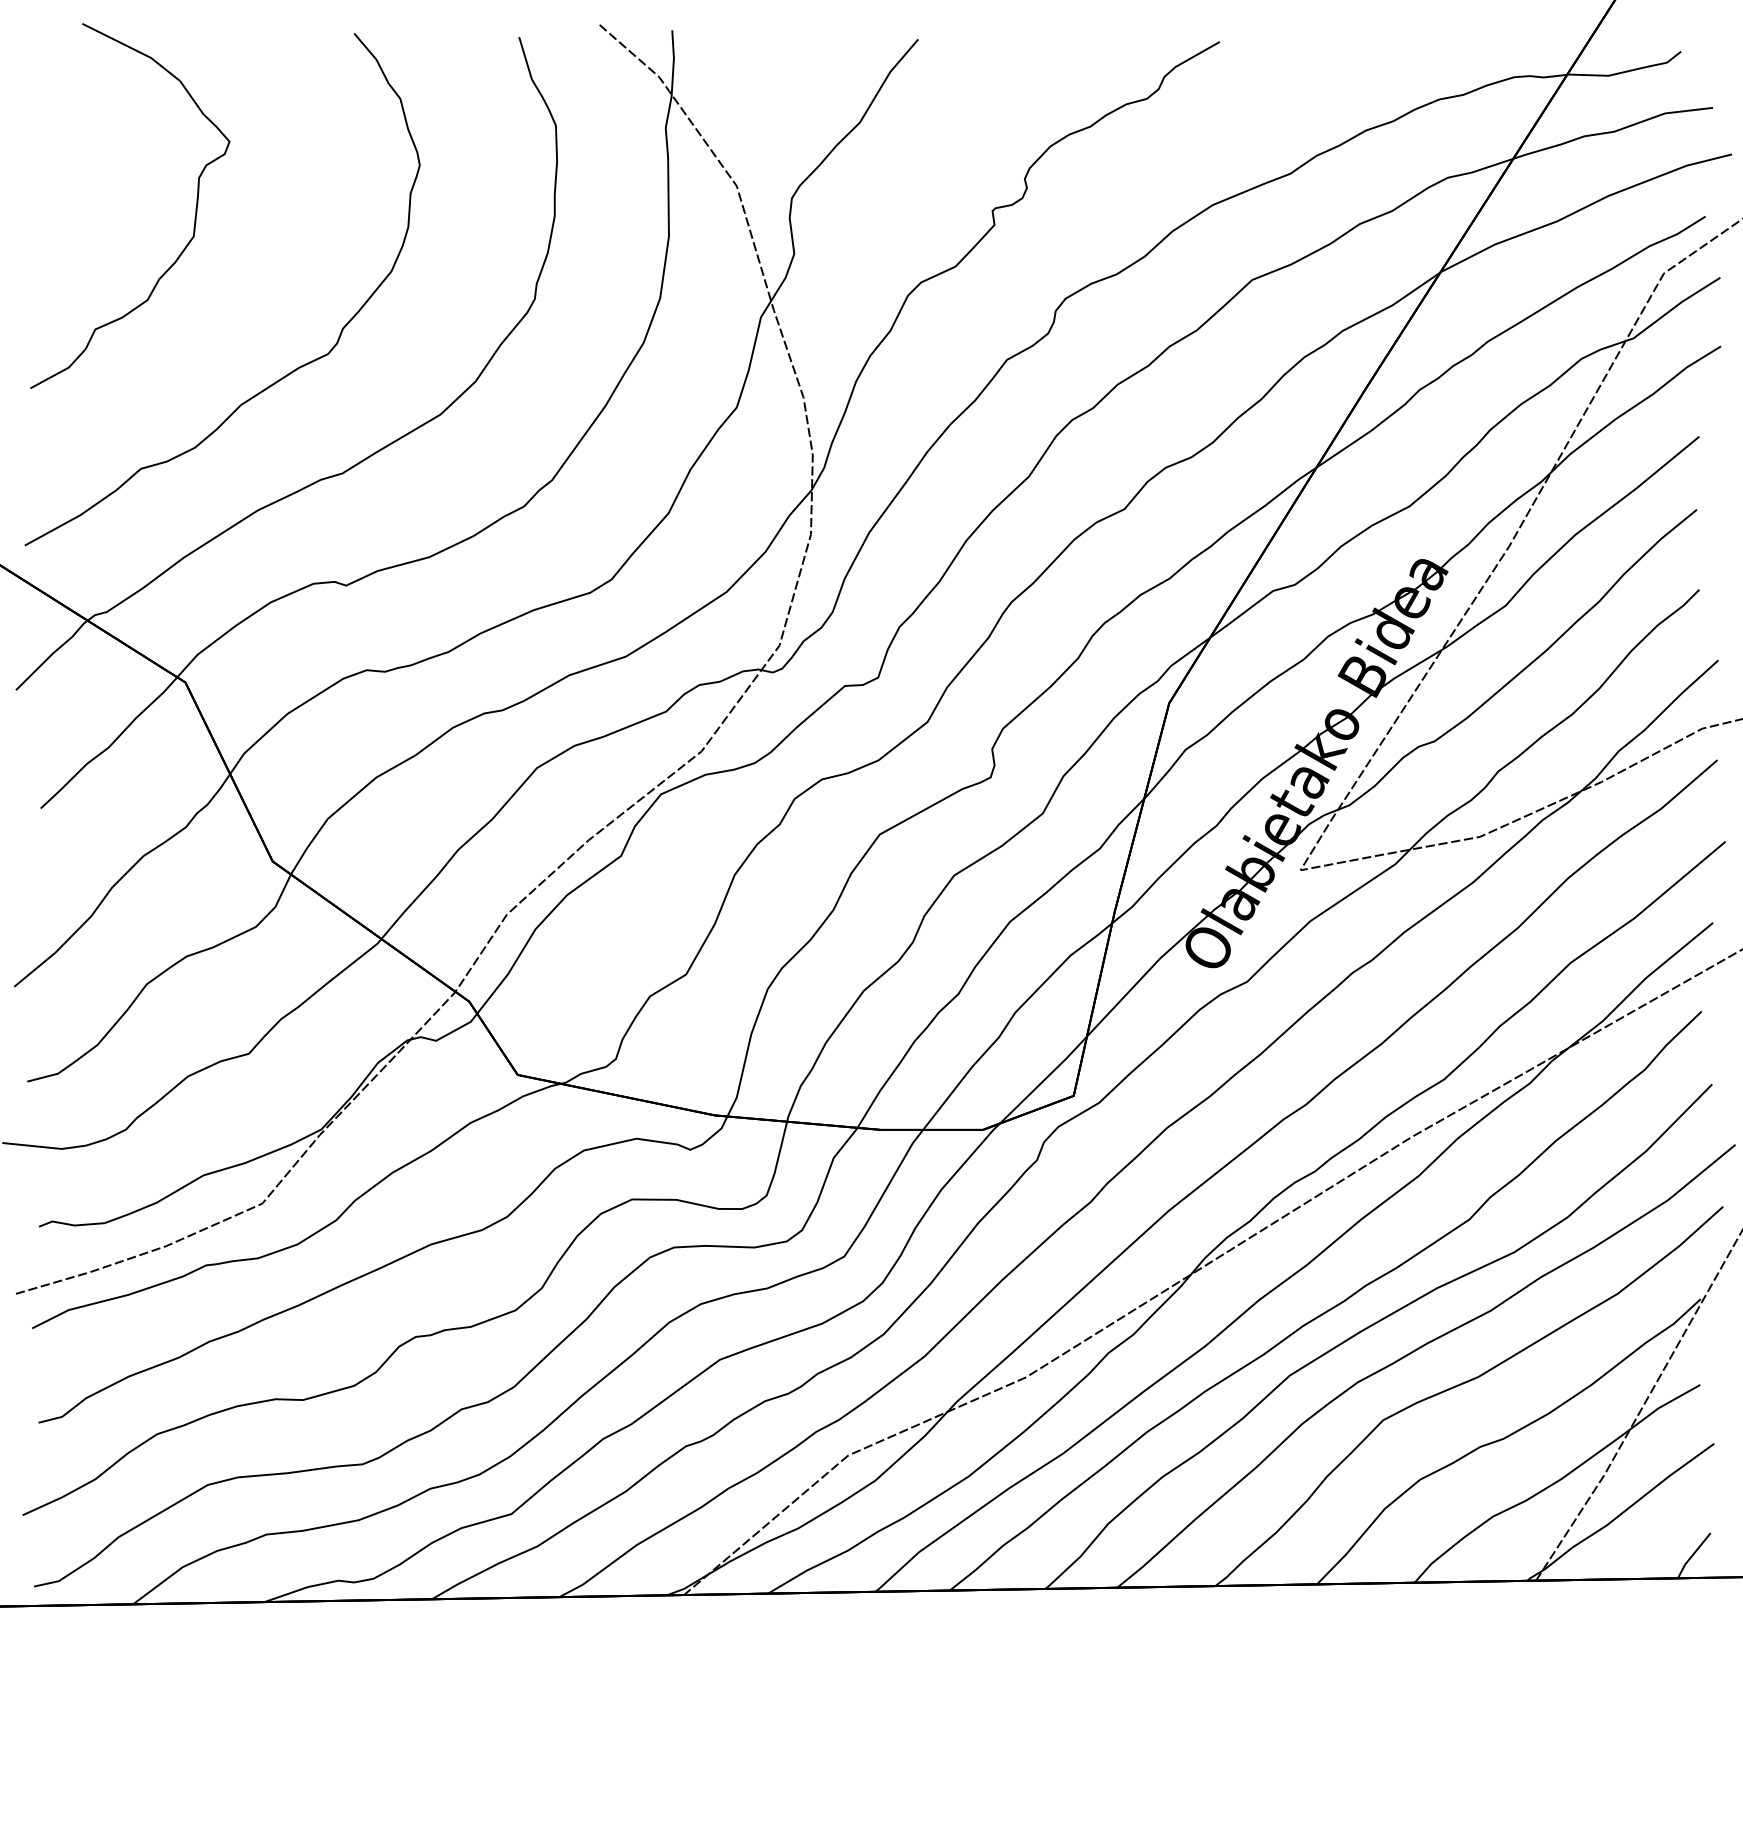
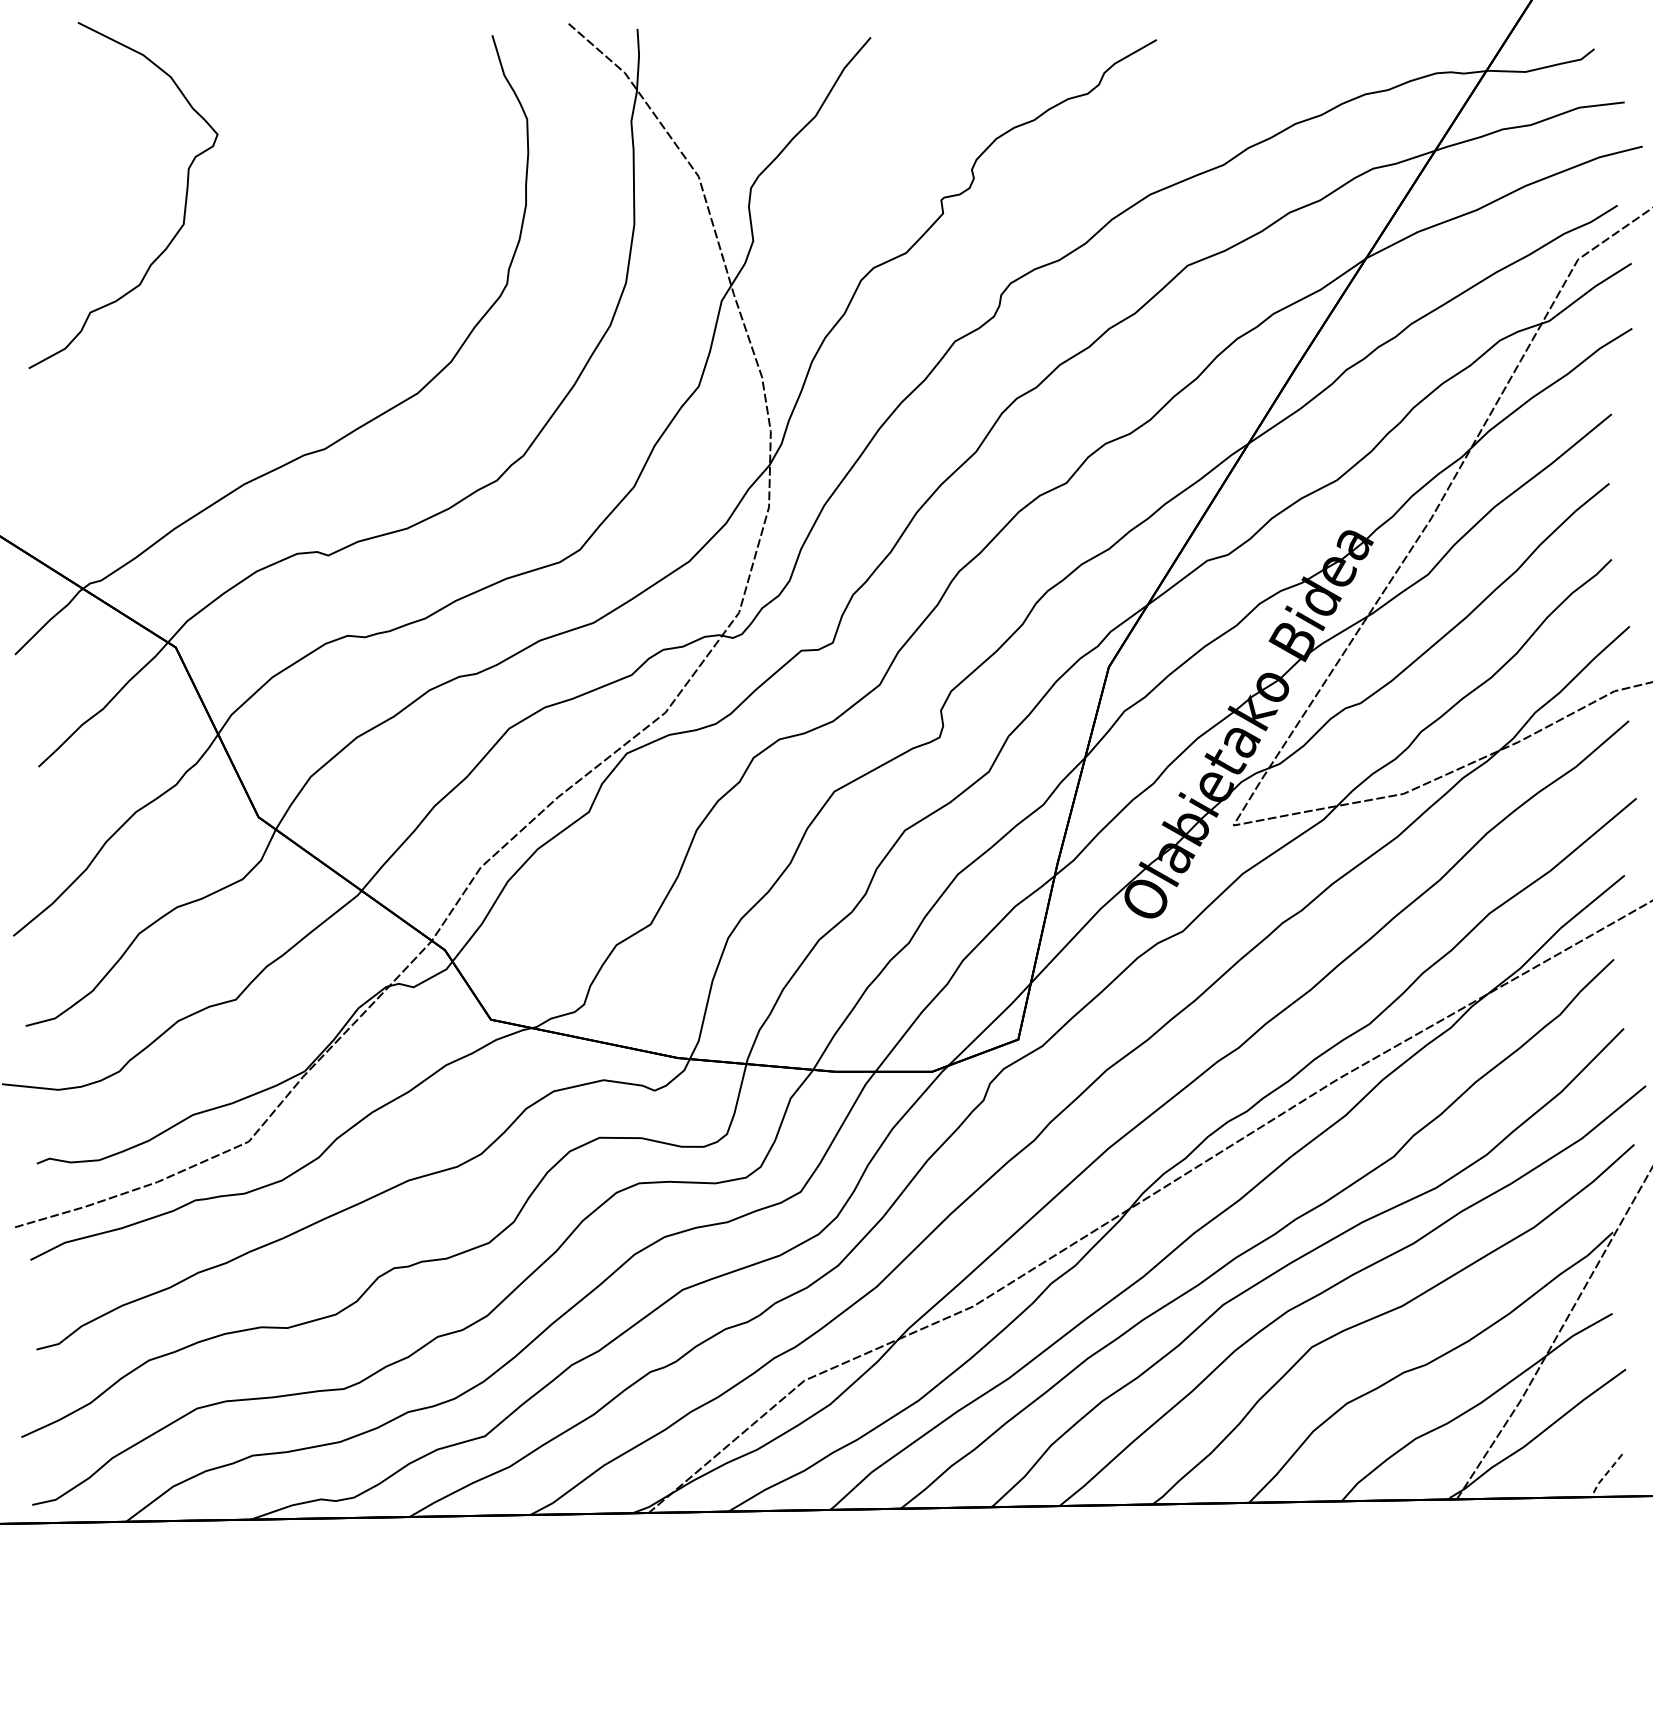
curve: (278, 379) -> (264, 360), removed
line: (1692, 1555) -> (1605, 1475), solid -> dashed

